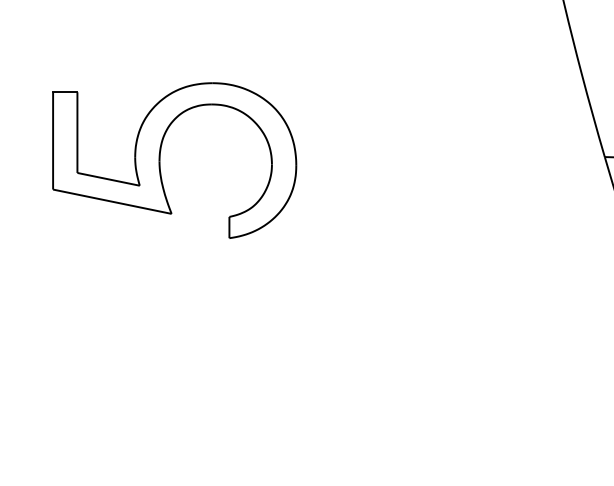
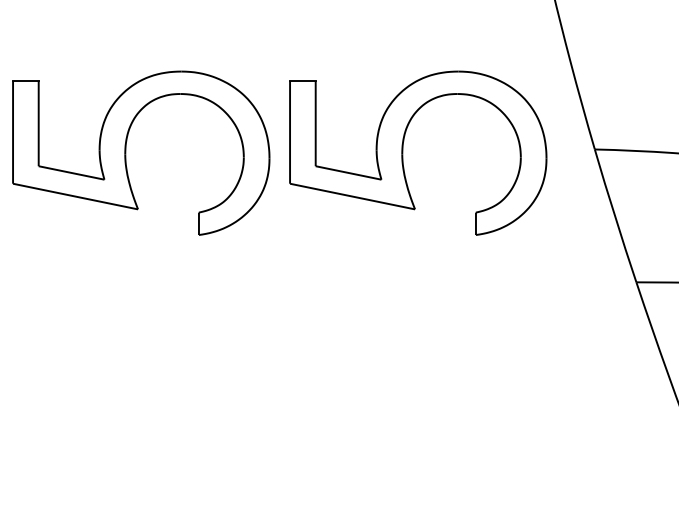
part: (423, 159) -> (403, 152), added

